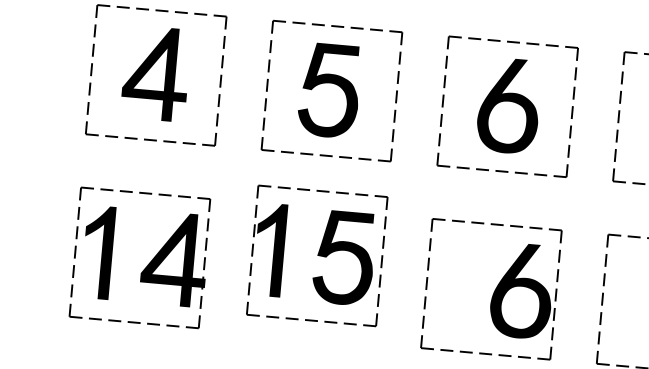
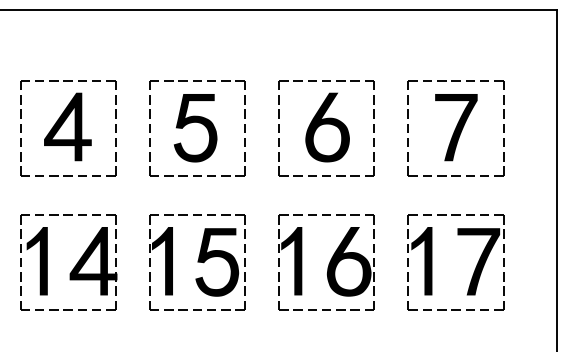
part: (317, 255) -> (197, 262), moved
fill: (443, 282) -> (291, 260), added
fill: (620, 297) -> (421, 260), added

